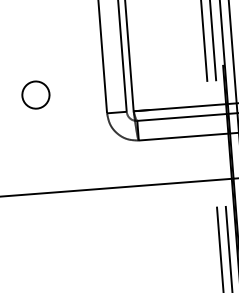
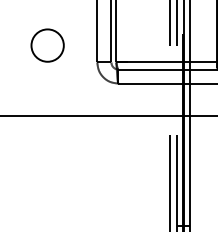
circle: (35, 94) -> (47, 45), size x1.67

